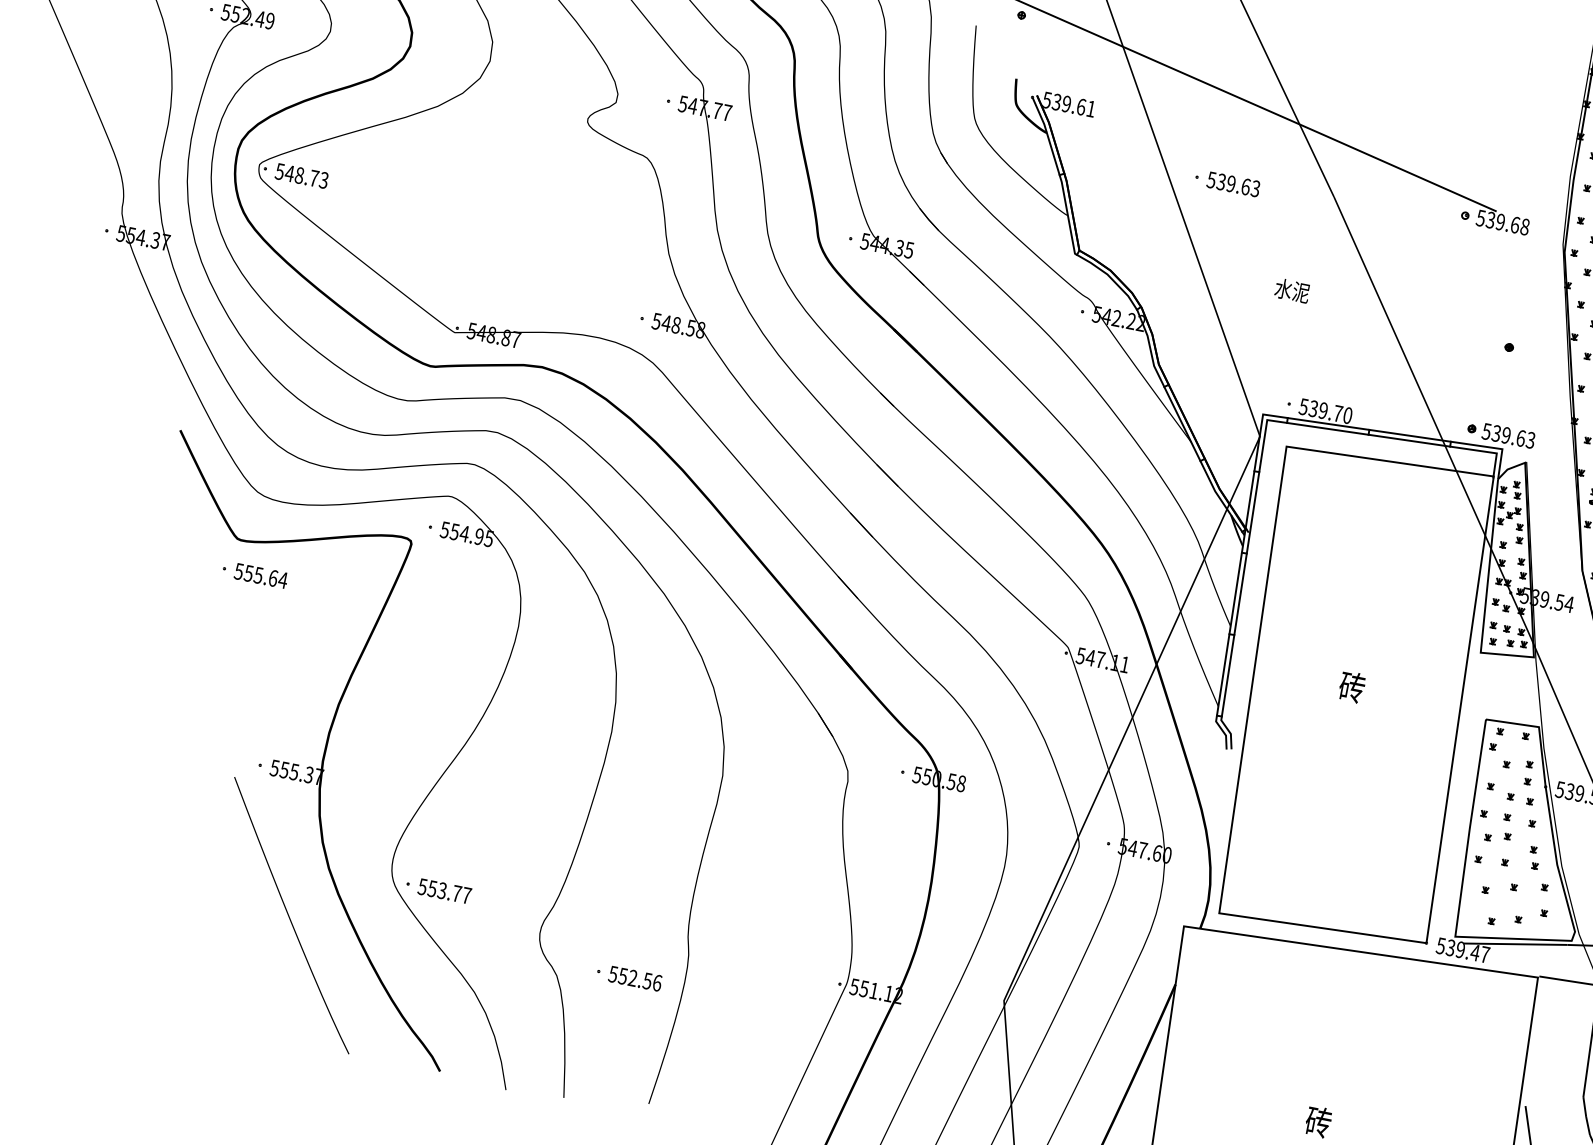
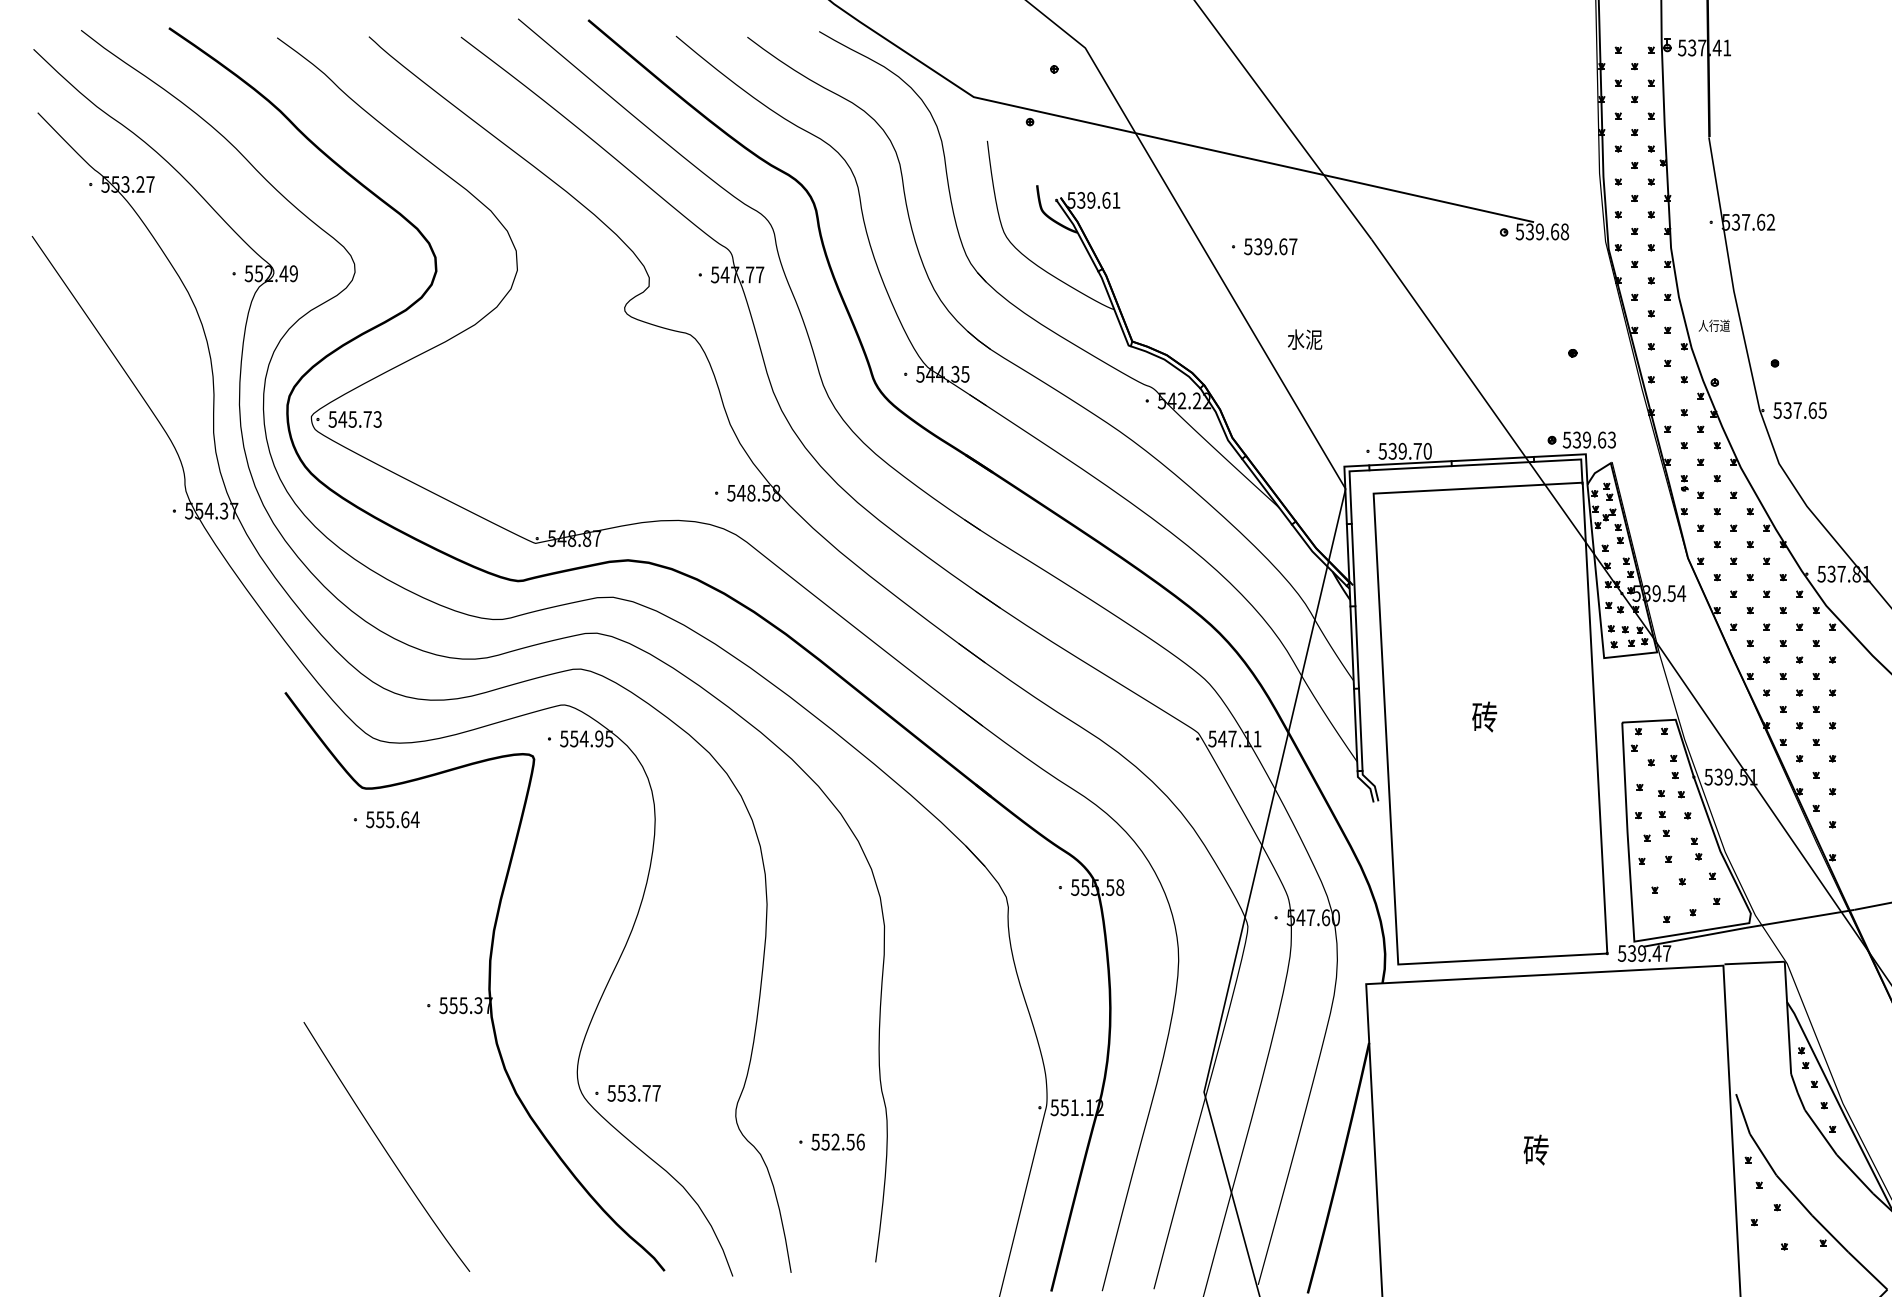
text: (299, 175) -> (352, 419), 548.73 -> 545.73
text: (1255, 188) -> (1293, 246), 539.63 -> 539.67
text: (1292, 290) -> (1305, 339), moved
text: (937, 778) -> (1095, 887), 550.58 -> 555.58
curve: (289, 915) -> (384, 1147), moved

